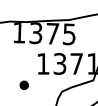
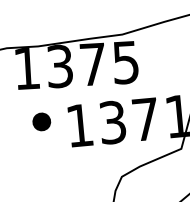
part: (23, 84) -> (40, 120), moved

